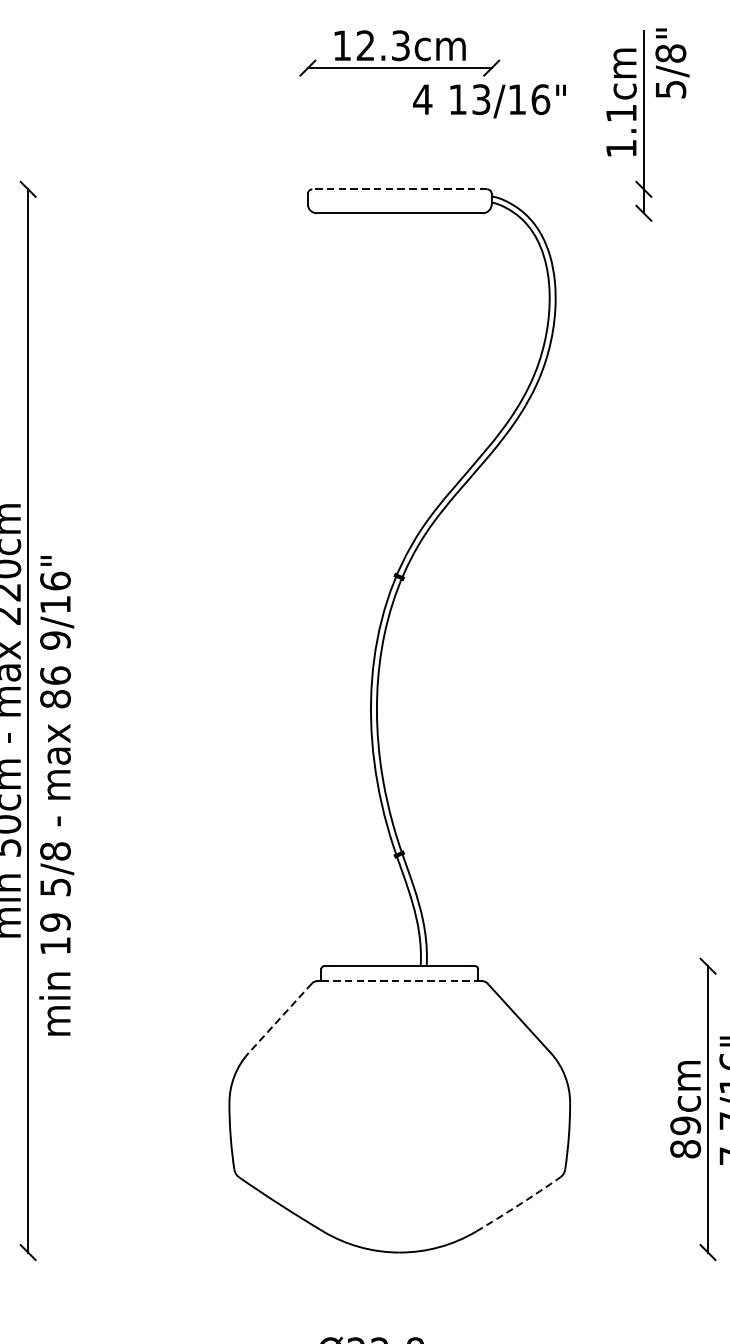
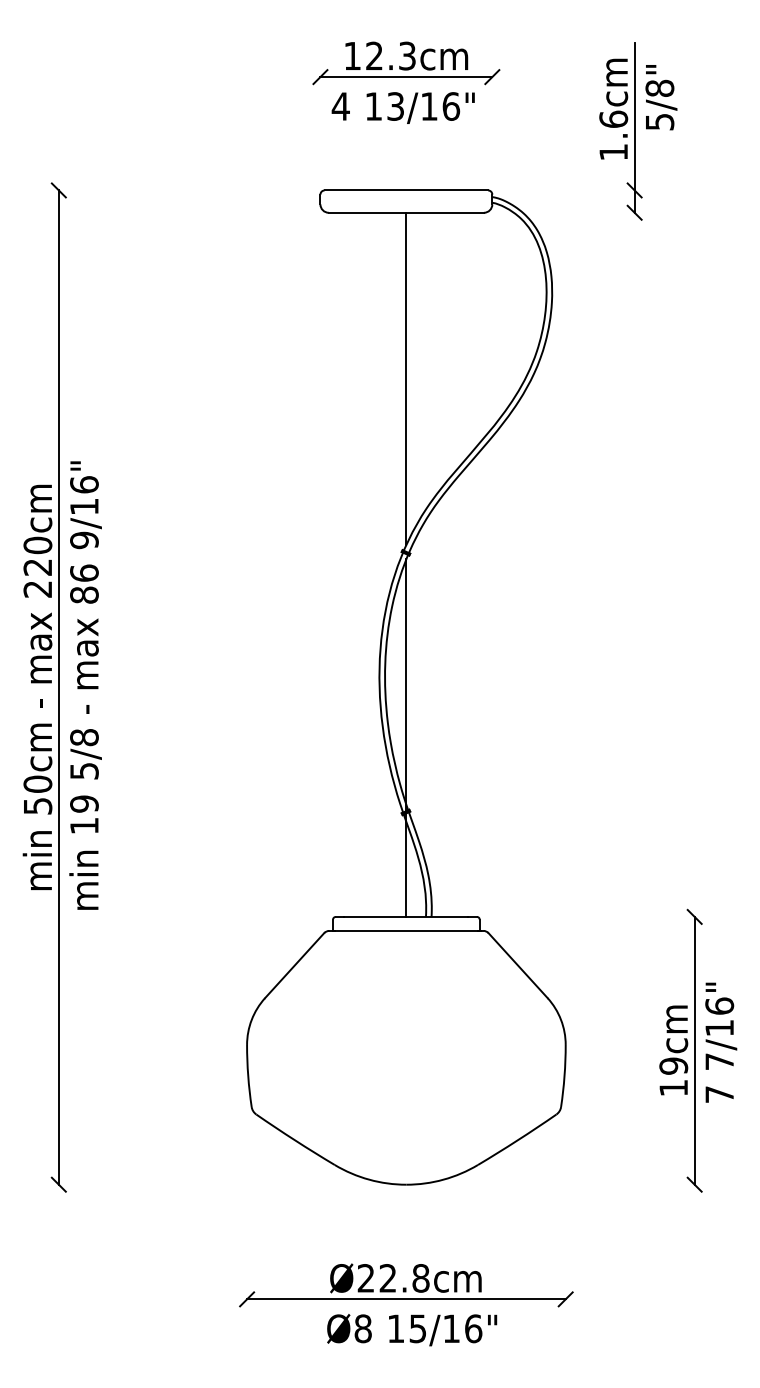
text: (672, 63) -> (661, 97), moved
text: (488, 100) -> (402, 107), moved
text: (621, 112) -> (613, 118), 1.1cm -> 1.6cm
line: (399, 189) -> (406, 190), dashed -> solid
line: (399, 390) -> (406, 378), added
line: (399, 774) -> (406, 737), added
text: (56, 795) -> (85, 685), moved
line: (399, 980) -> (406, 930), dashed -> solid
line: (280, 1018) -> (294, 965), dashed -> solid
text: (685, 1148) -> (673, 1087), 89cm -> 19cm
arc: (518, 1205) -> (517, 1140), dashed -> solid

